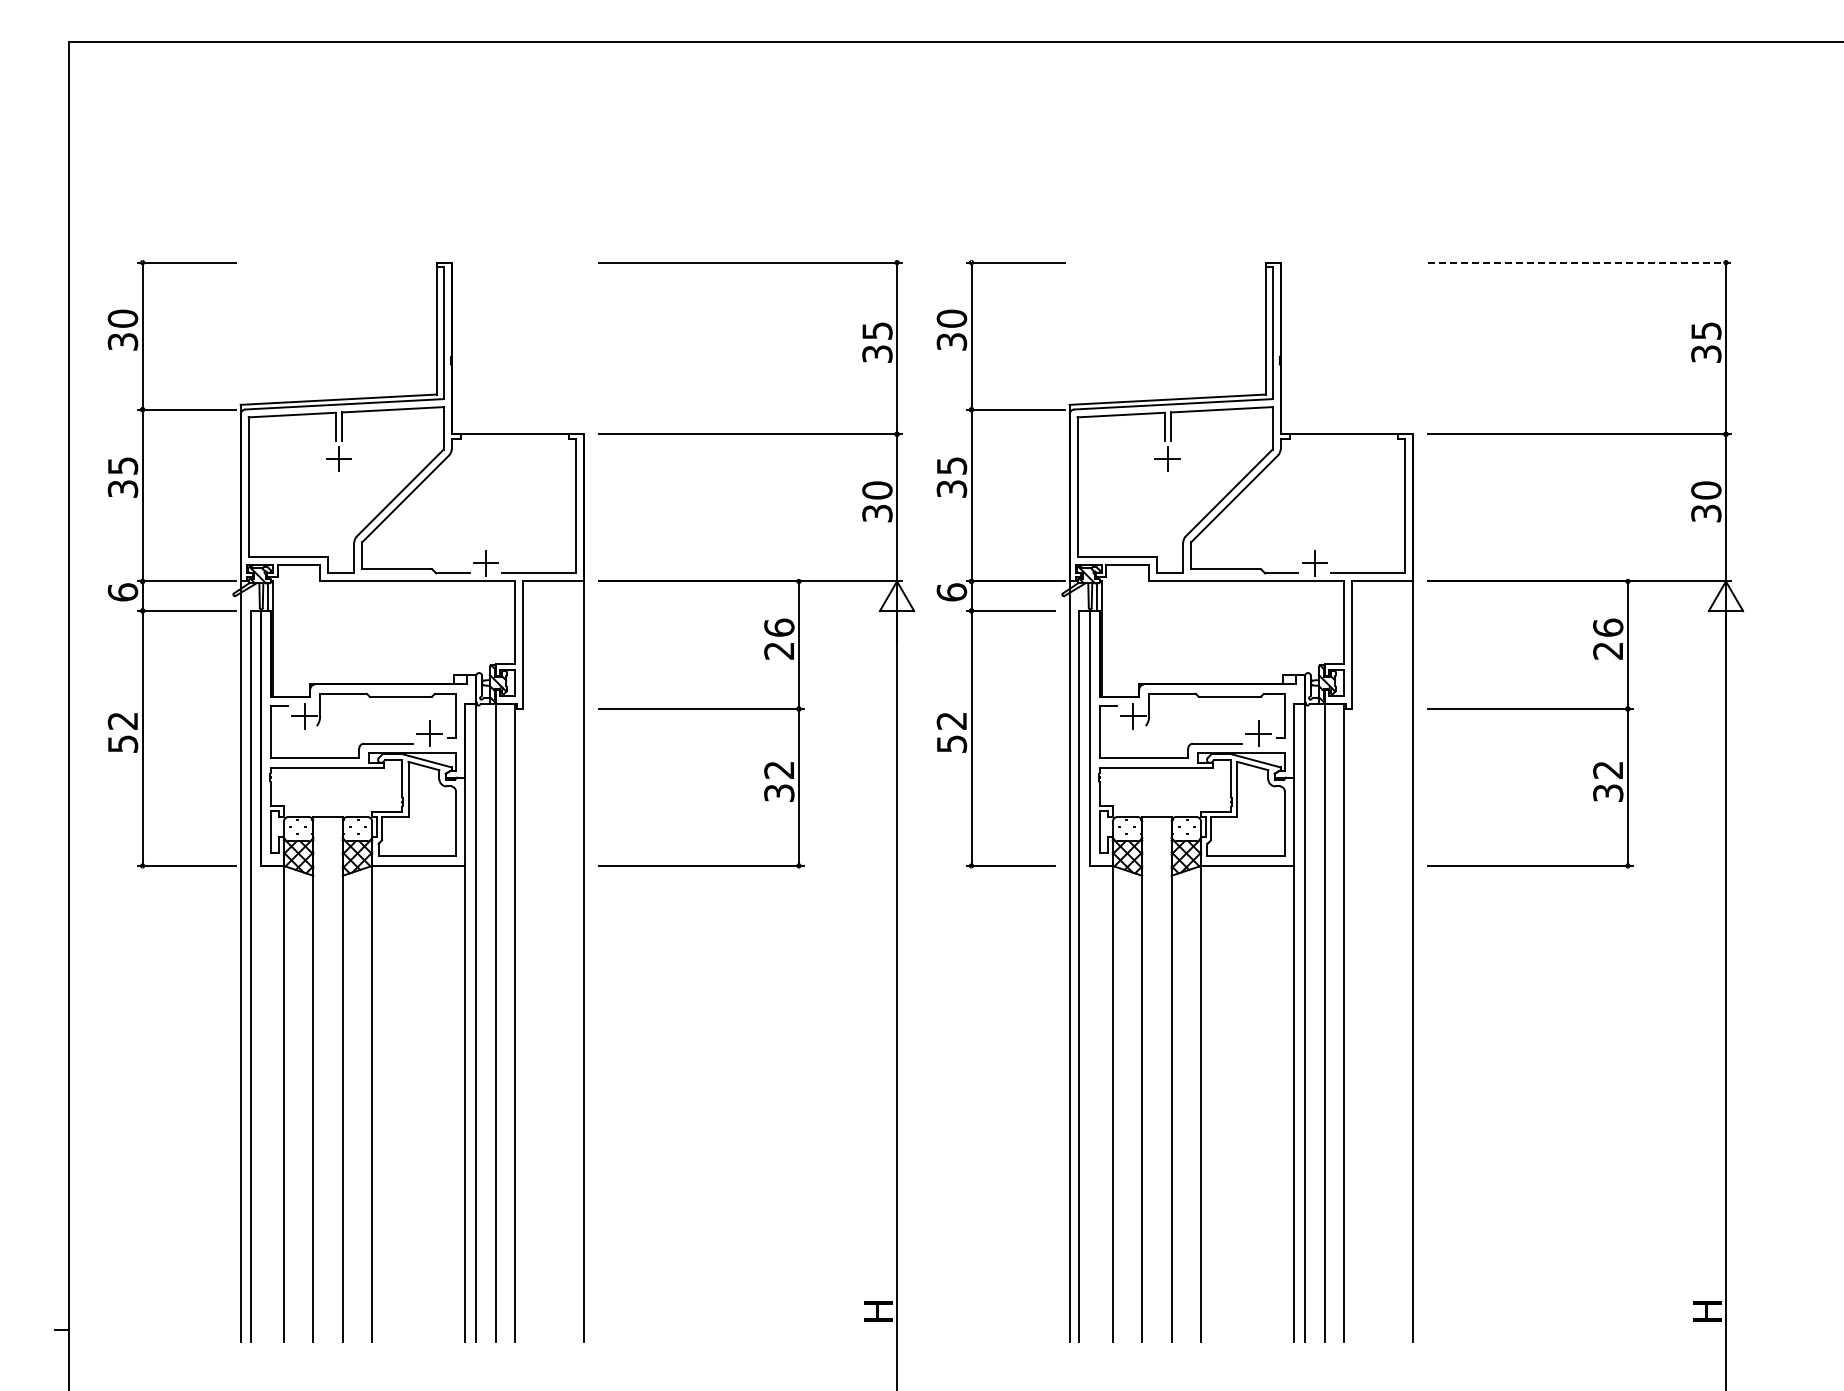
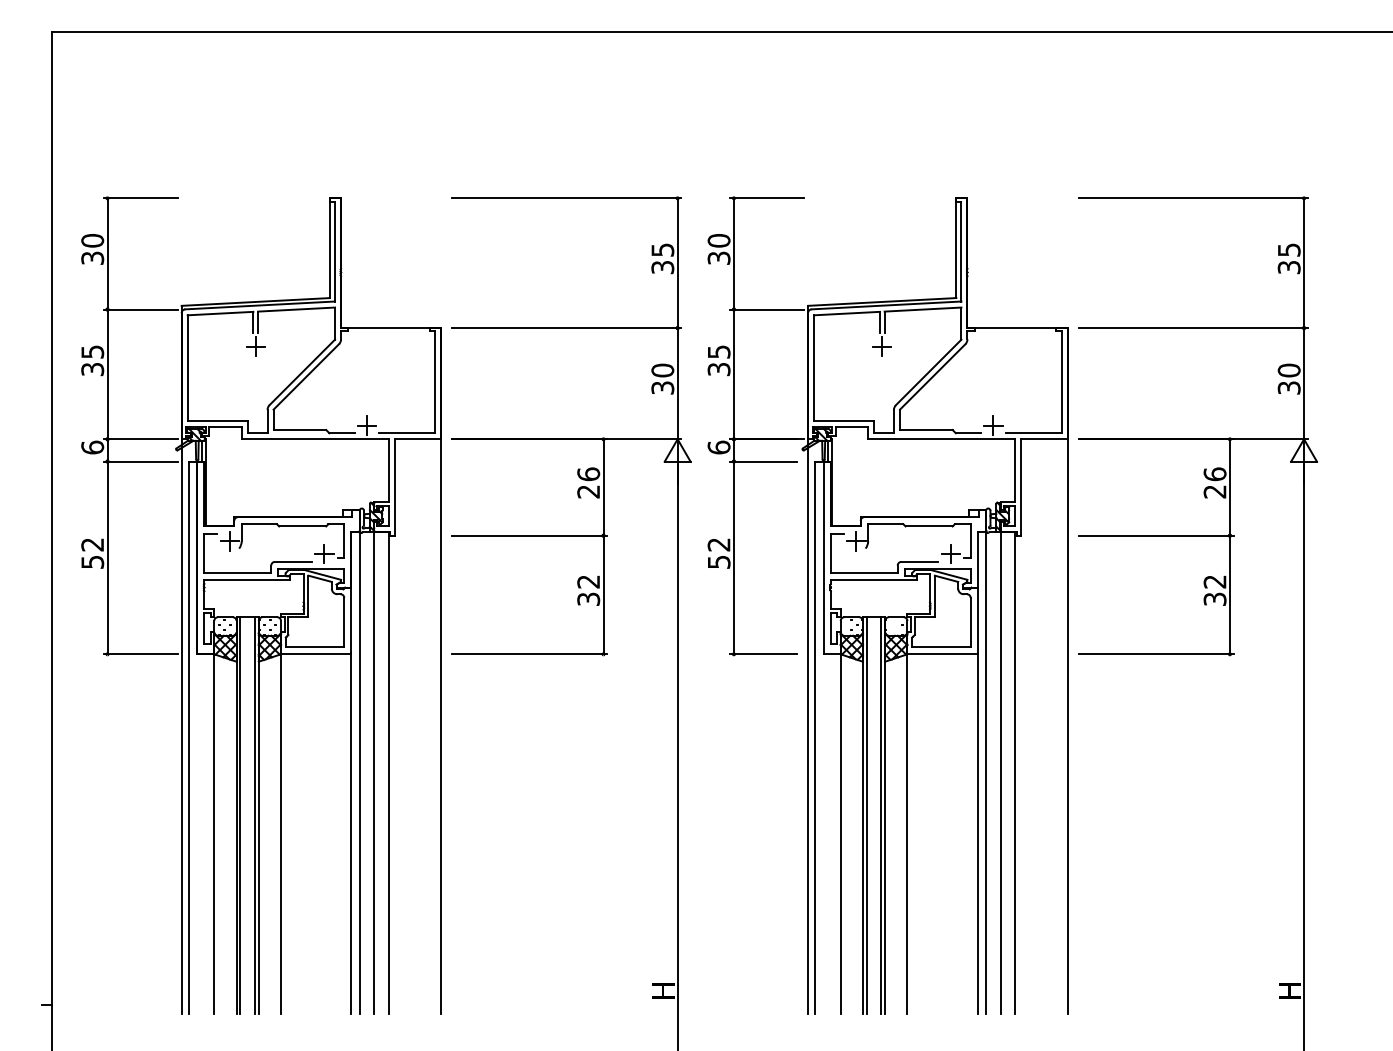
line: (1579, 262) -> (1193, 198), dashed -> solid
line: (318, 1078) -> (240, 814), added
line: (337, 1078) -> (254, 814), added
line: (1147, 1078) -> (866, 814), added
line: (1166, 1078) -> (881, 814), added

